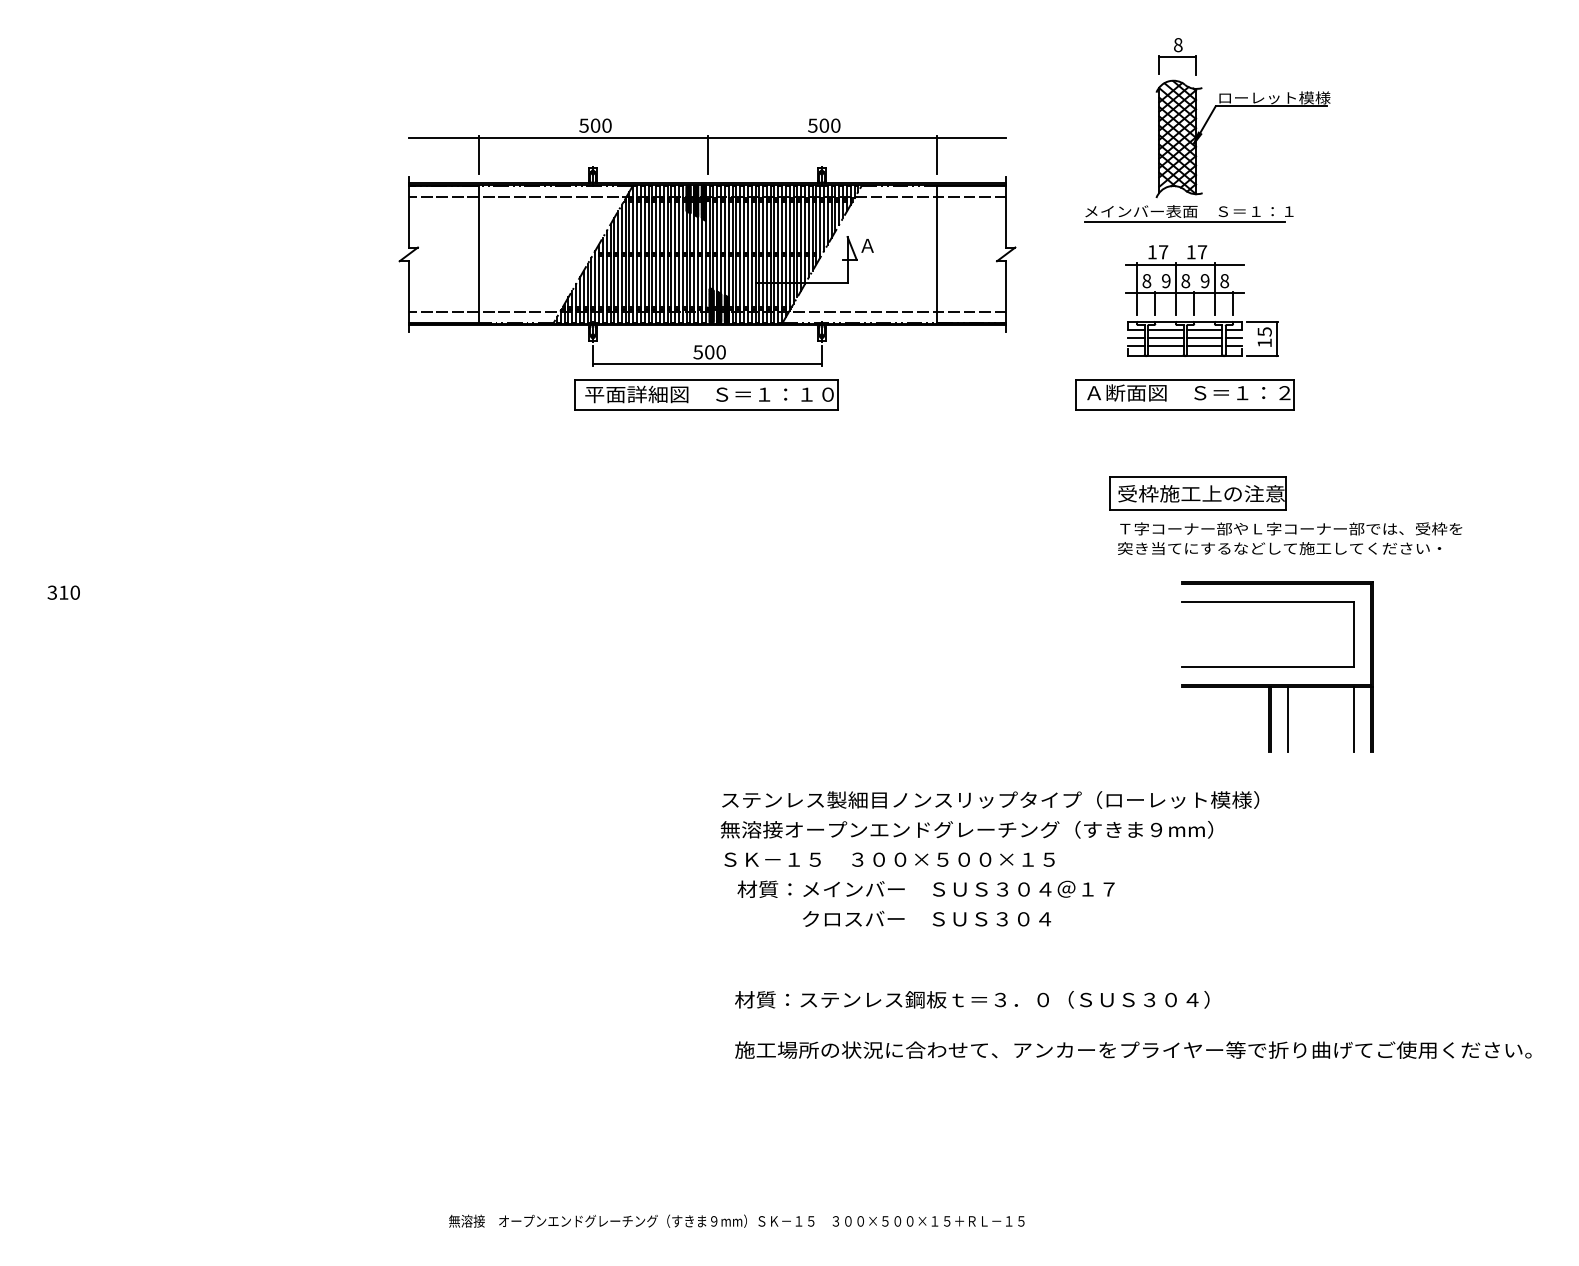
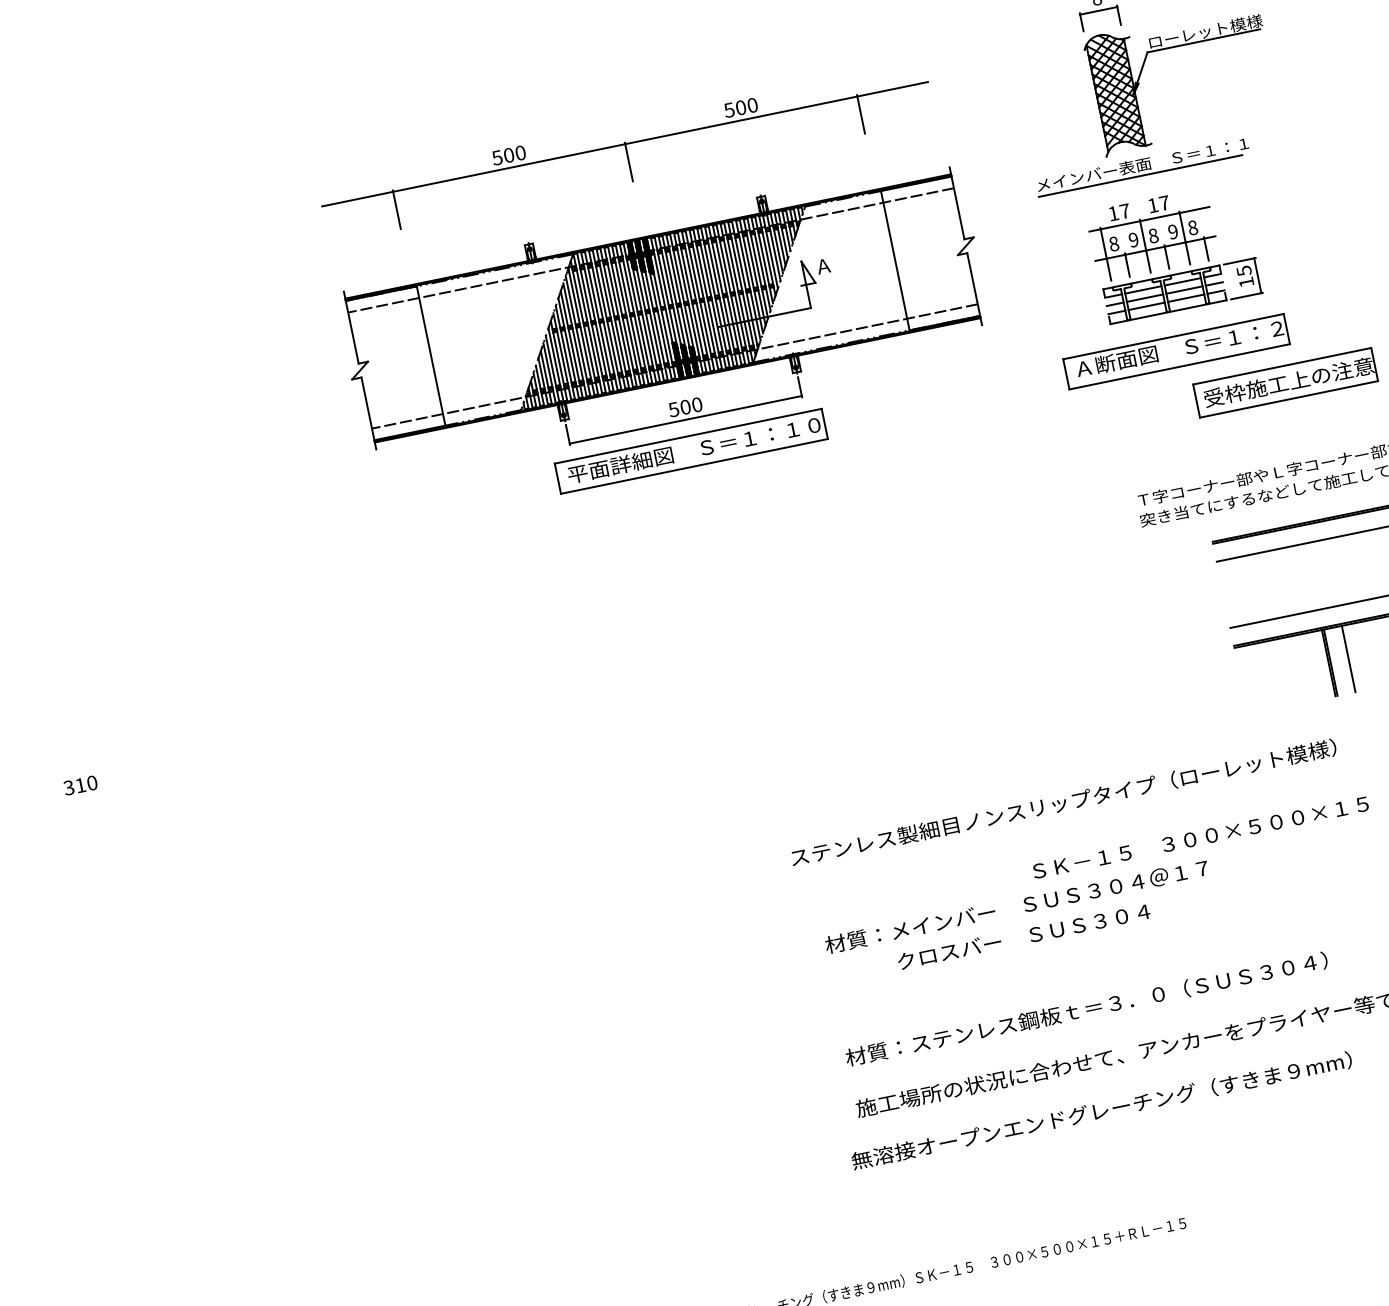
part: (707, 146) -> (626, 153), moved
part: (1197, 493) -> (1284, 382), moved
text: (966, 829) -> (1101, 1110), moved
text: (889, 859) -> (1200, 837), moved

